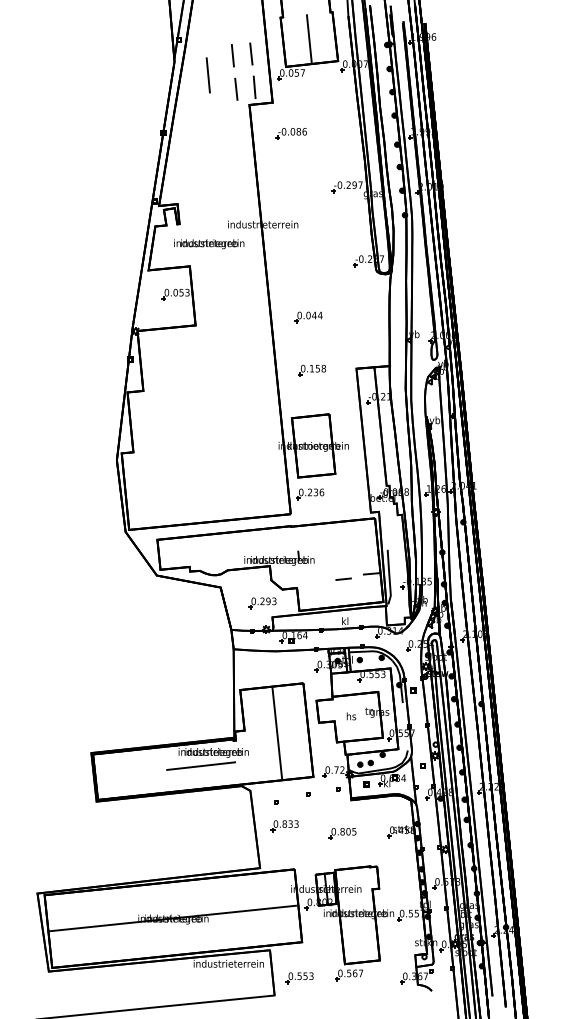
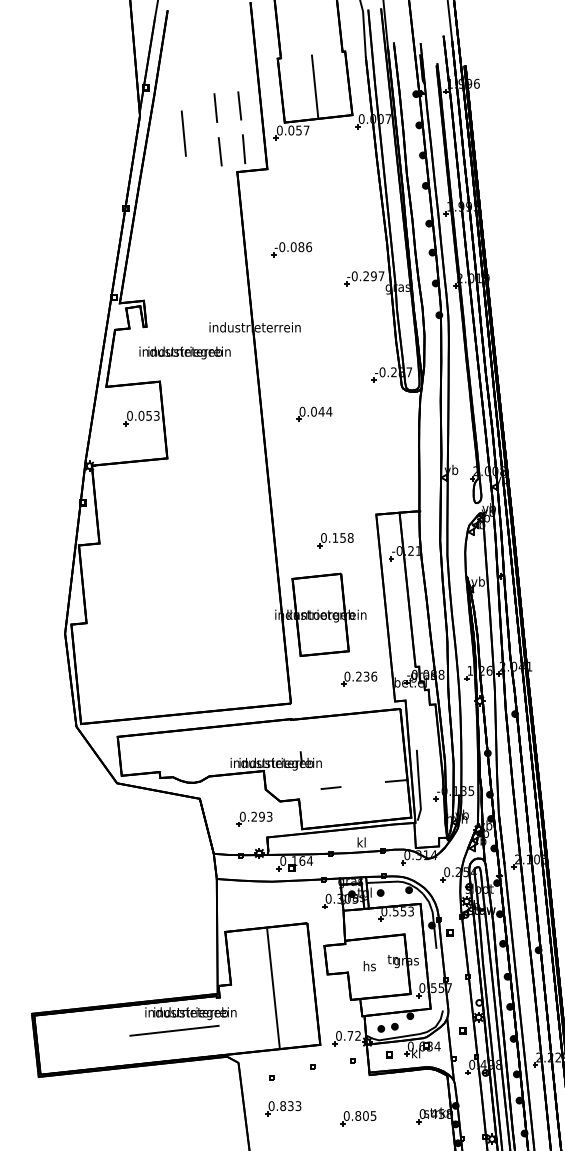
part: (290, 133) -> (290, 249), moved
part: (308, 317) -> (313, 414), moved
part: (312, 370) -> (336, 540), moved
part: (310, 494) -> (359, 679), moved
line: (343, 578) -> (330, 787), moved

